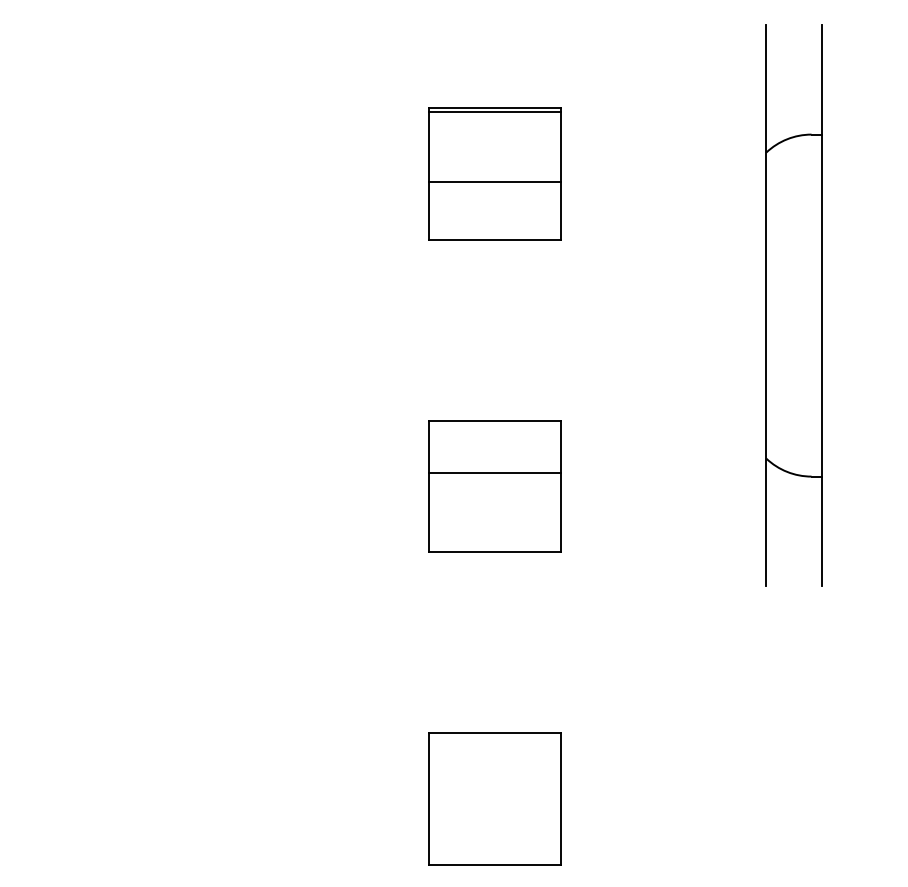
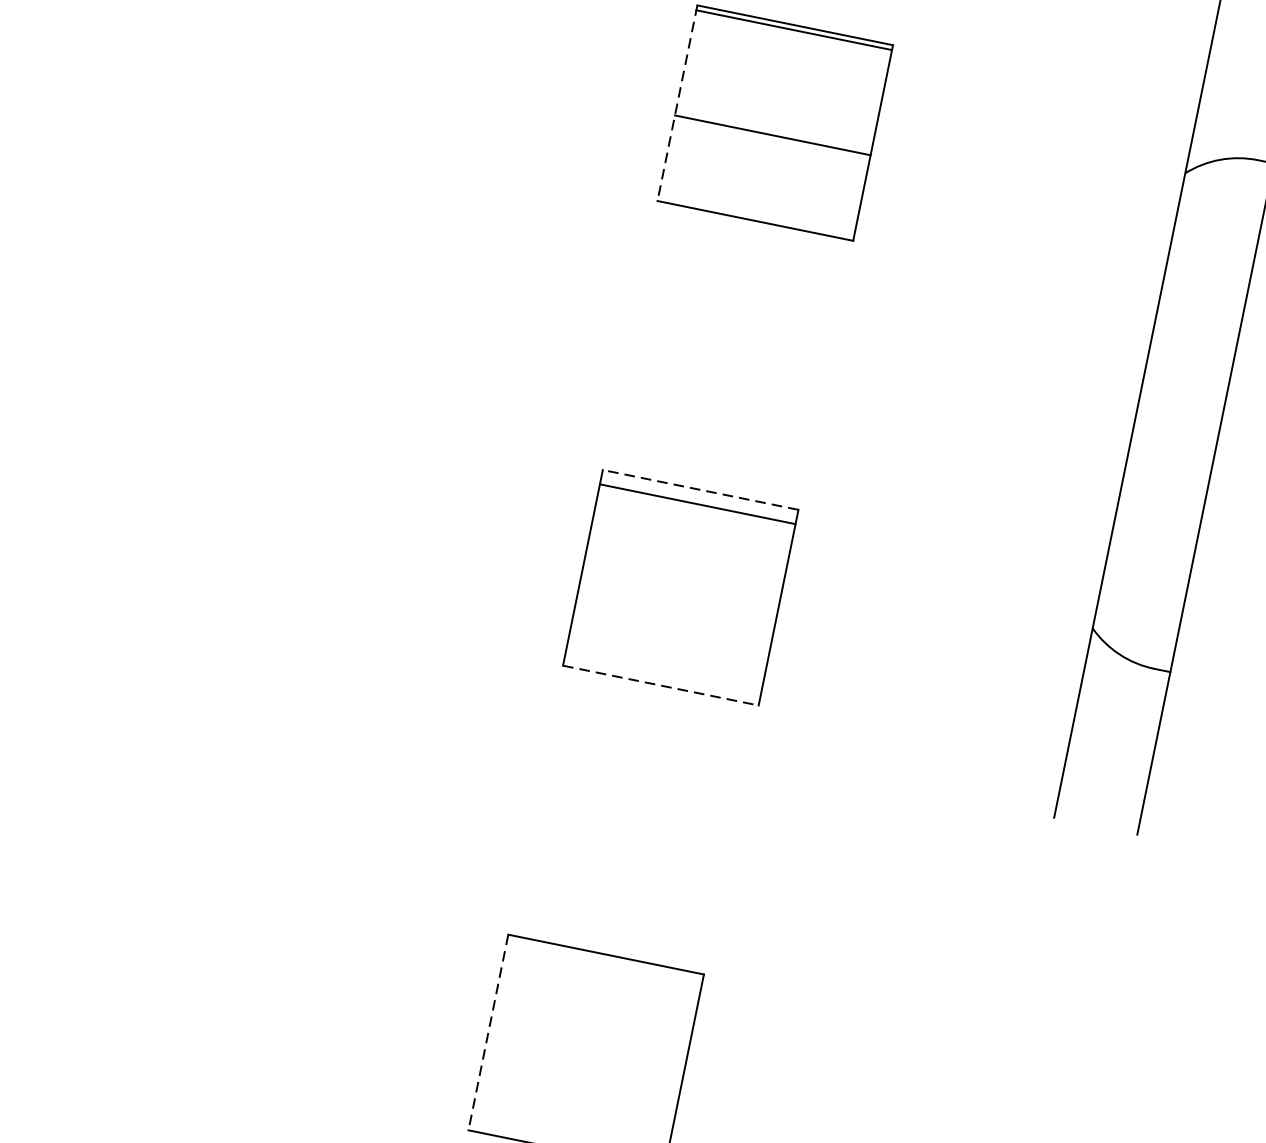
line: (429, 174) -> (677, 103), solid -> dashed
line: (495, 420) -> (701, 489), solid -> dashed
line: (494, 473) -> (696, 504), moved
line: (495, 552) -> (661, 686), solid -> dashed
line: (429, 798) -> (488, 1032), solid -> dashed

